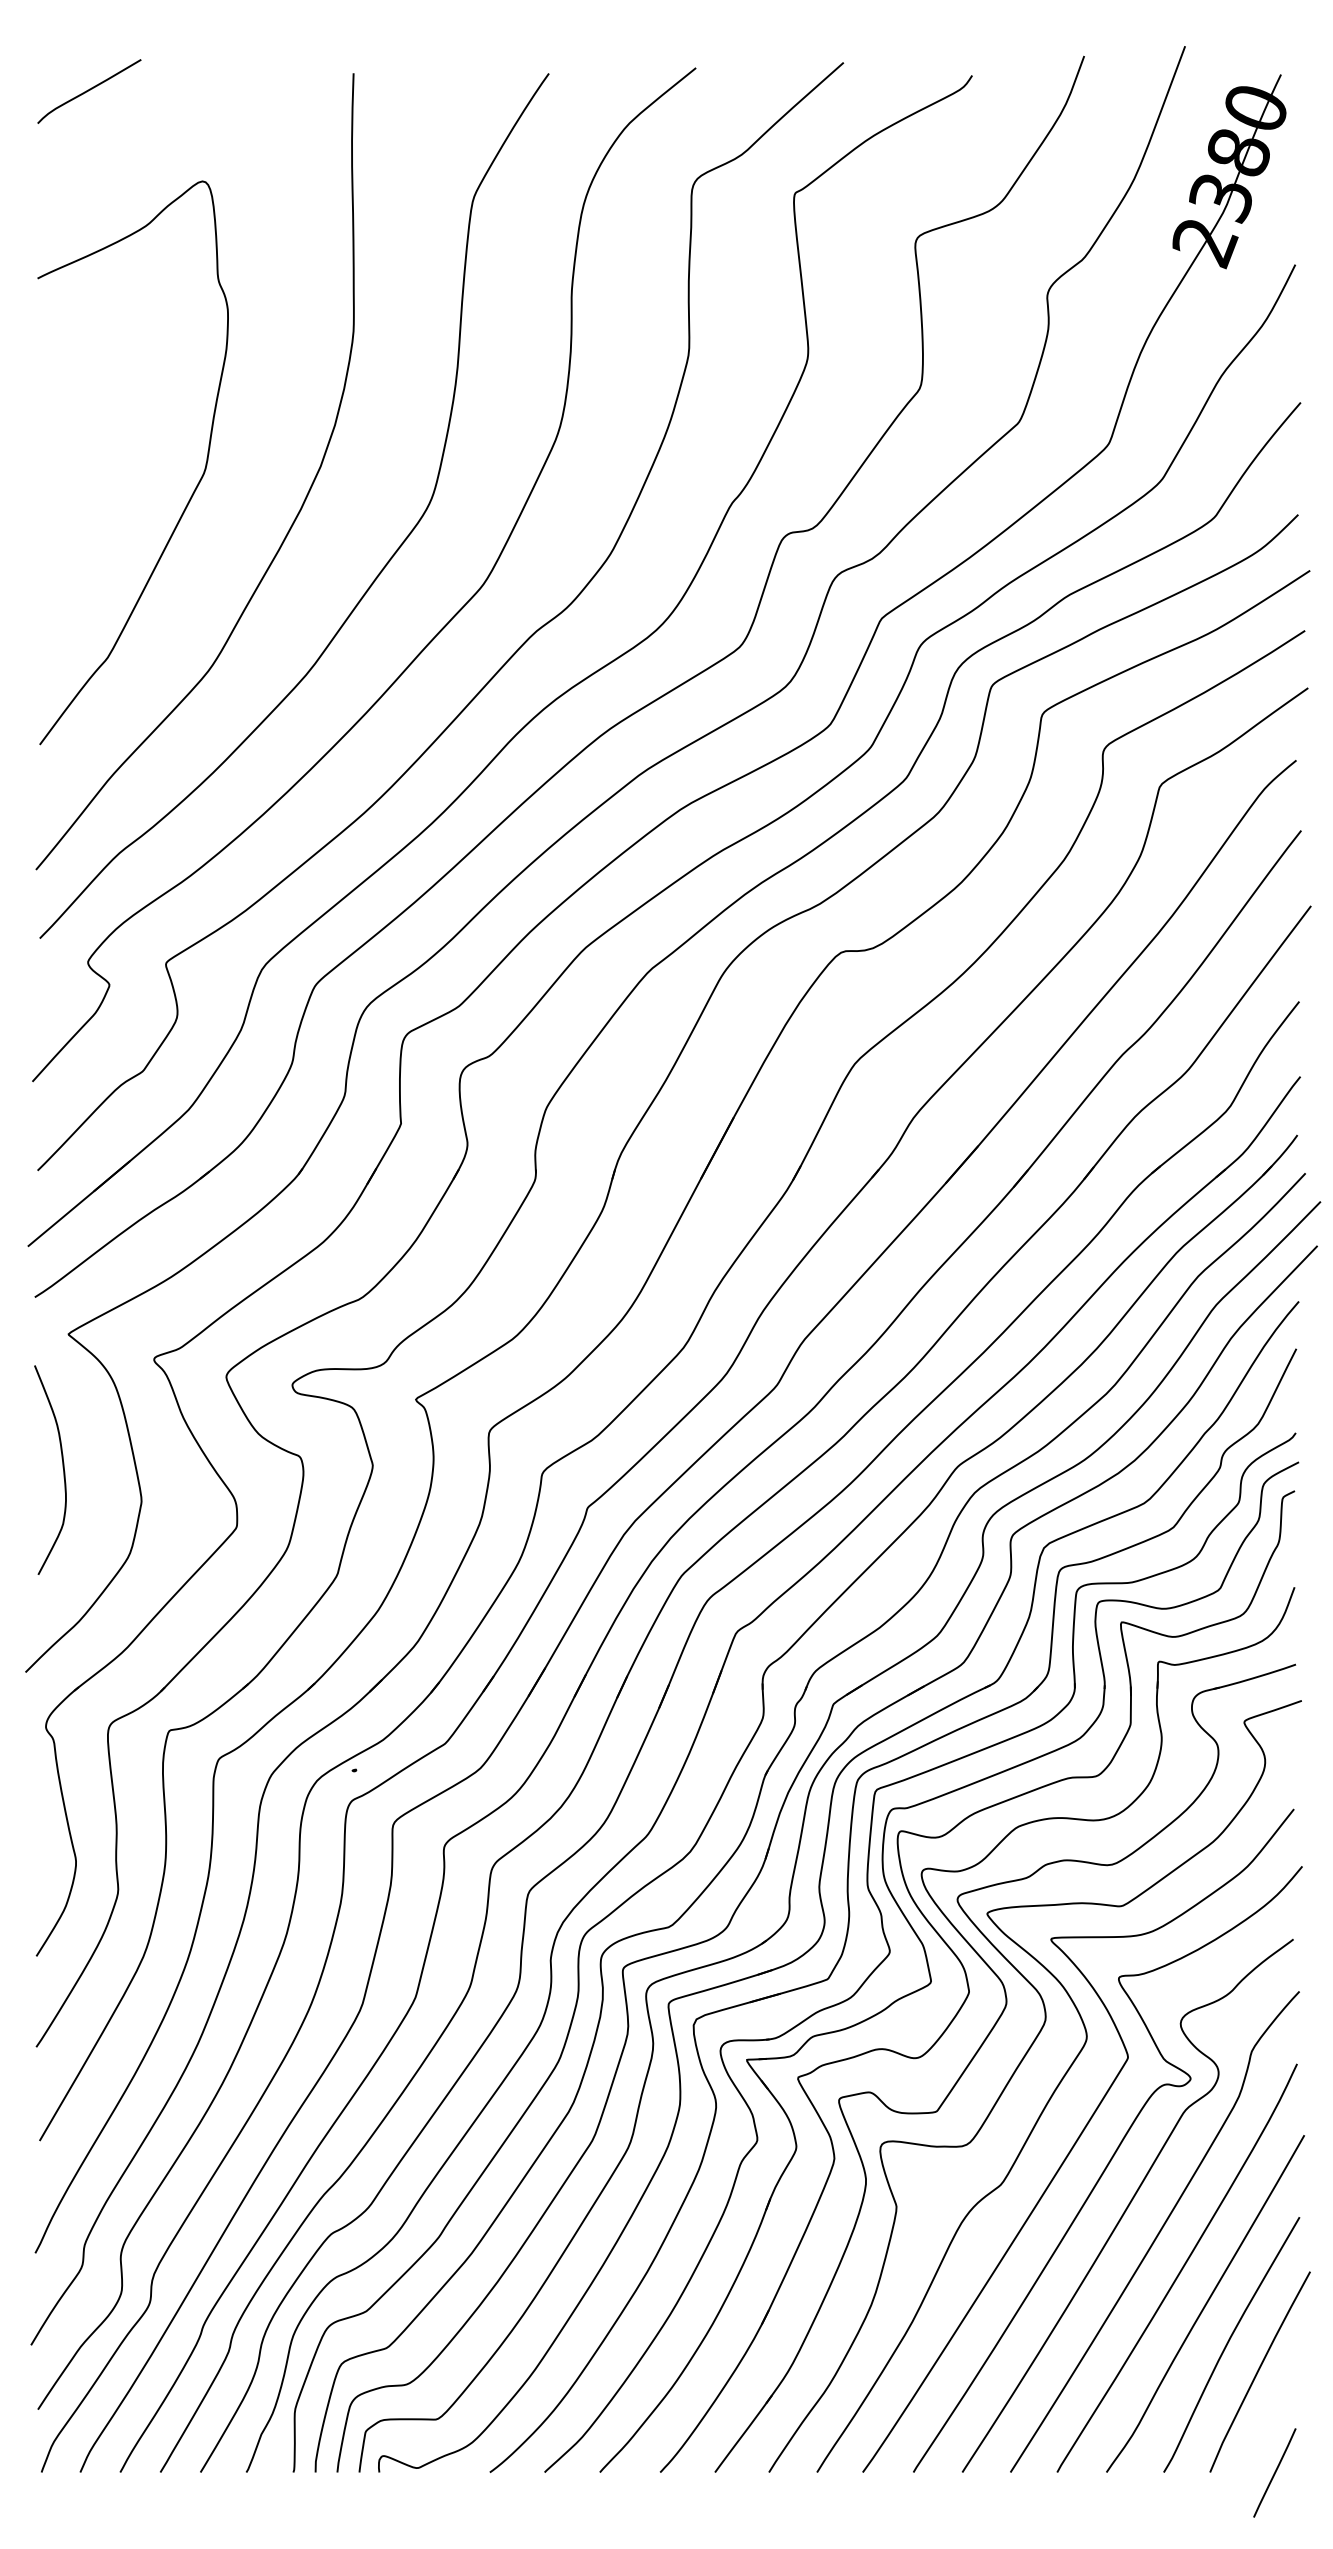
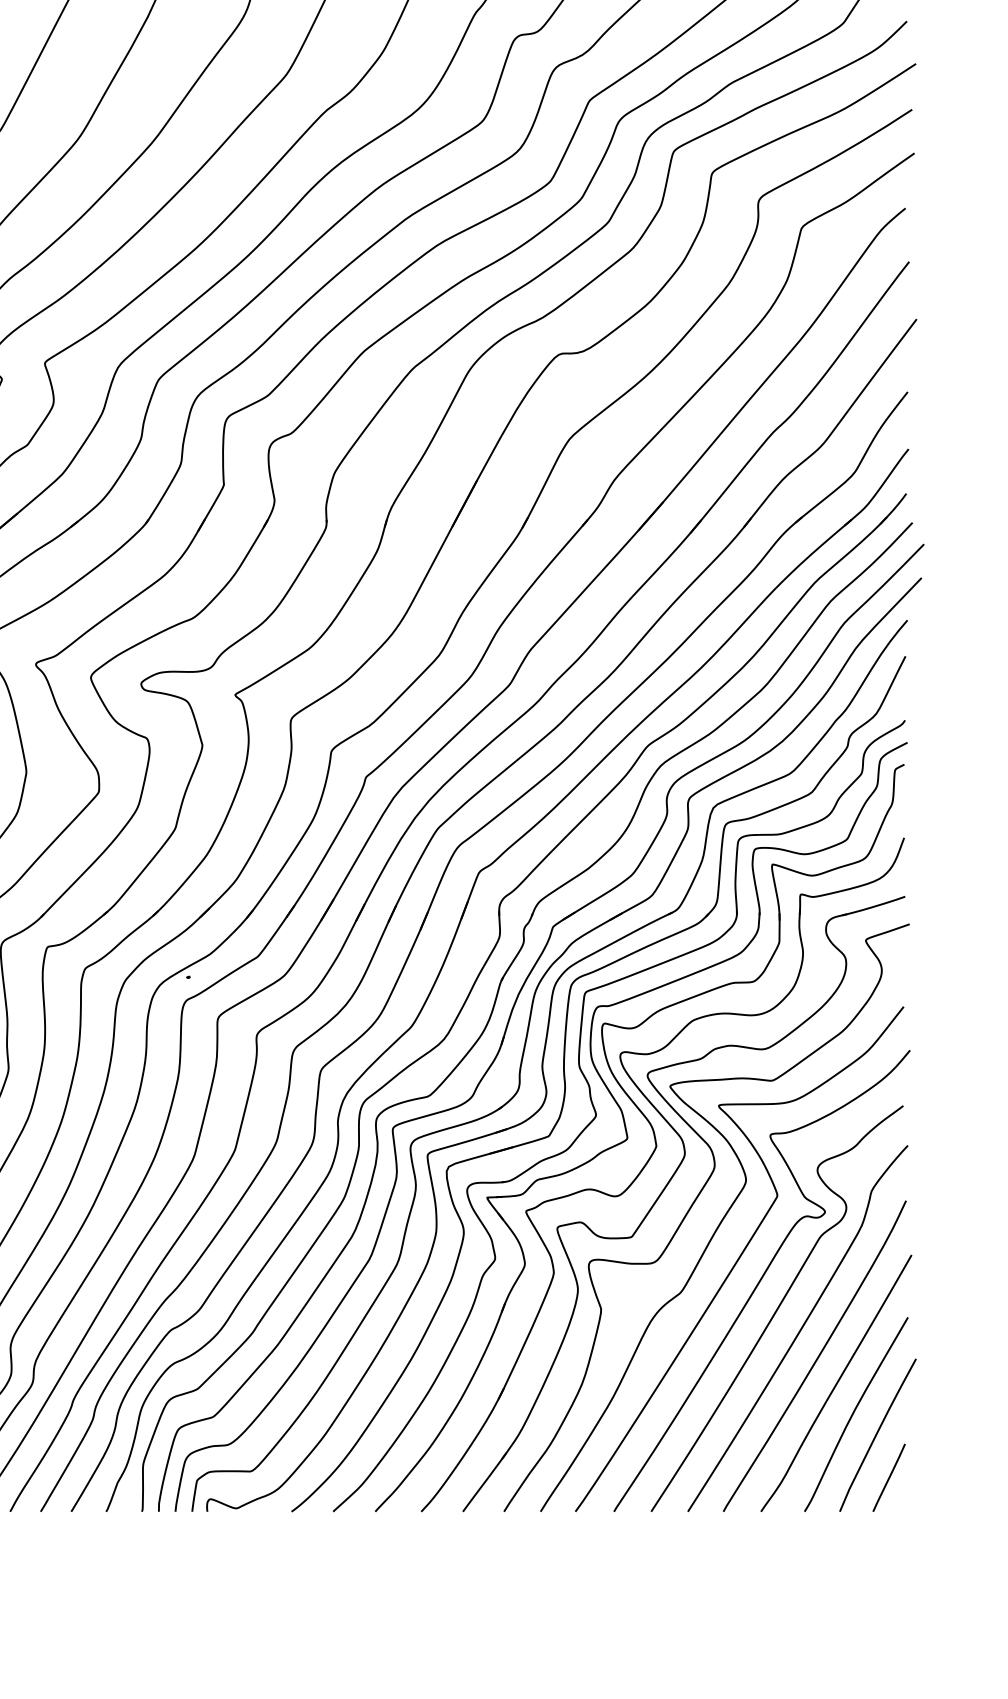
line: (1274, 2472) -> (888, 1477), moved

